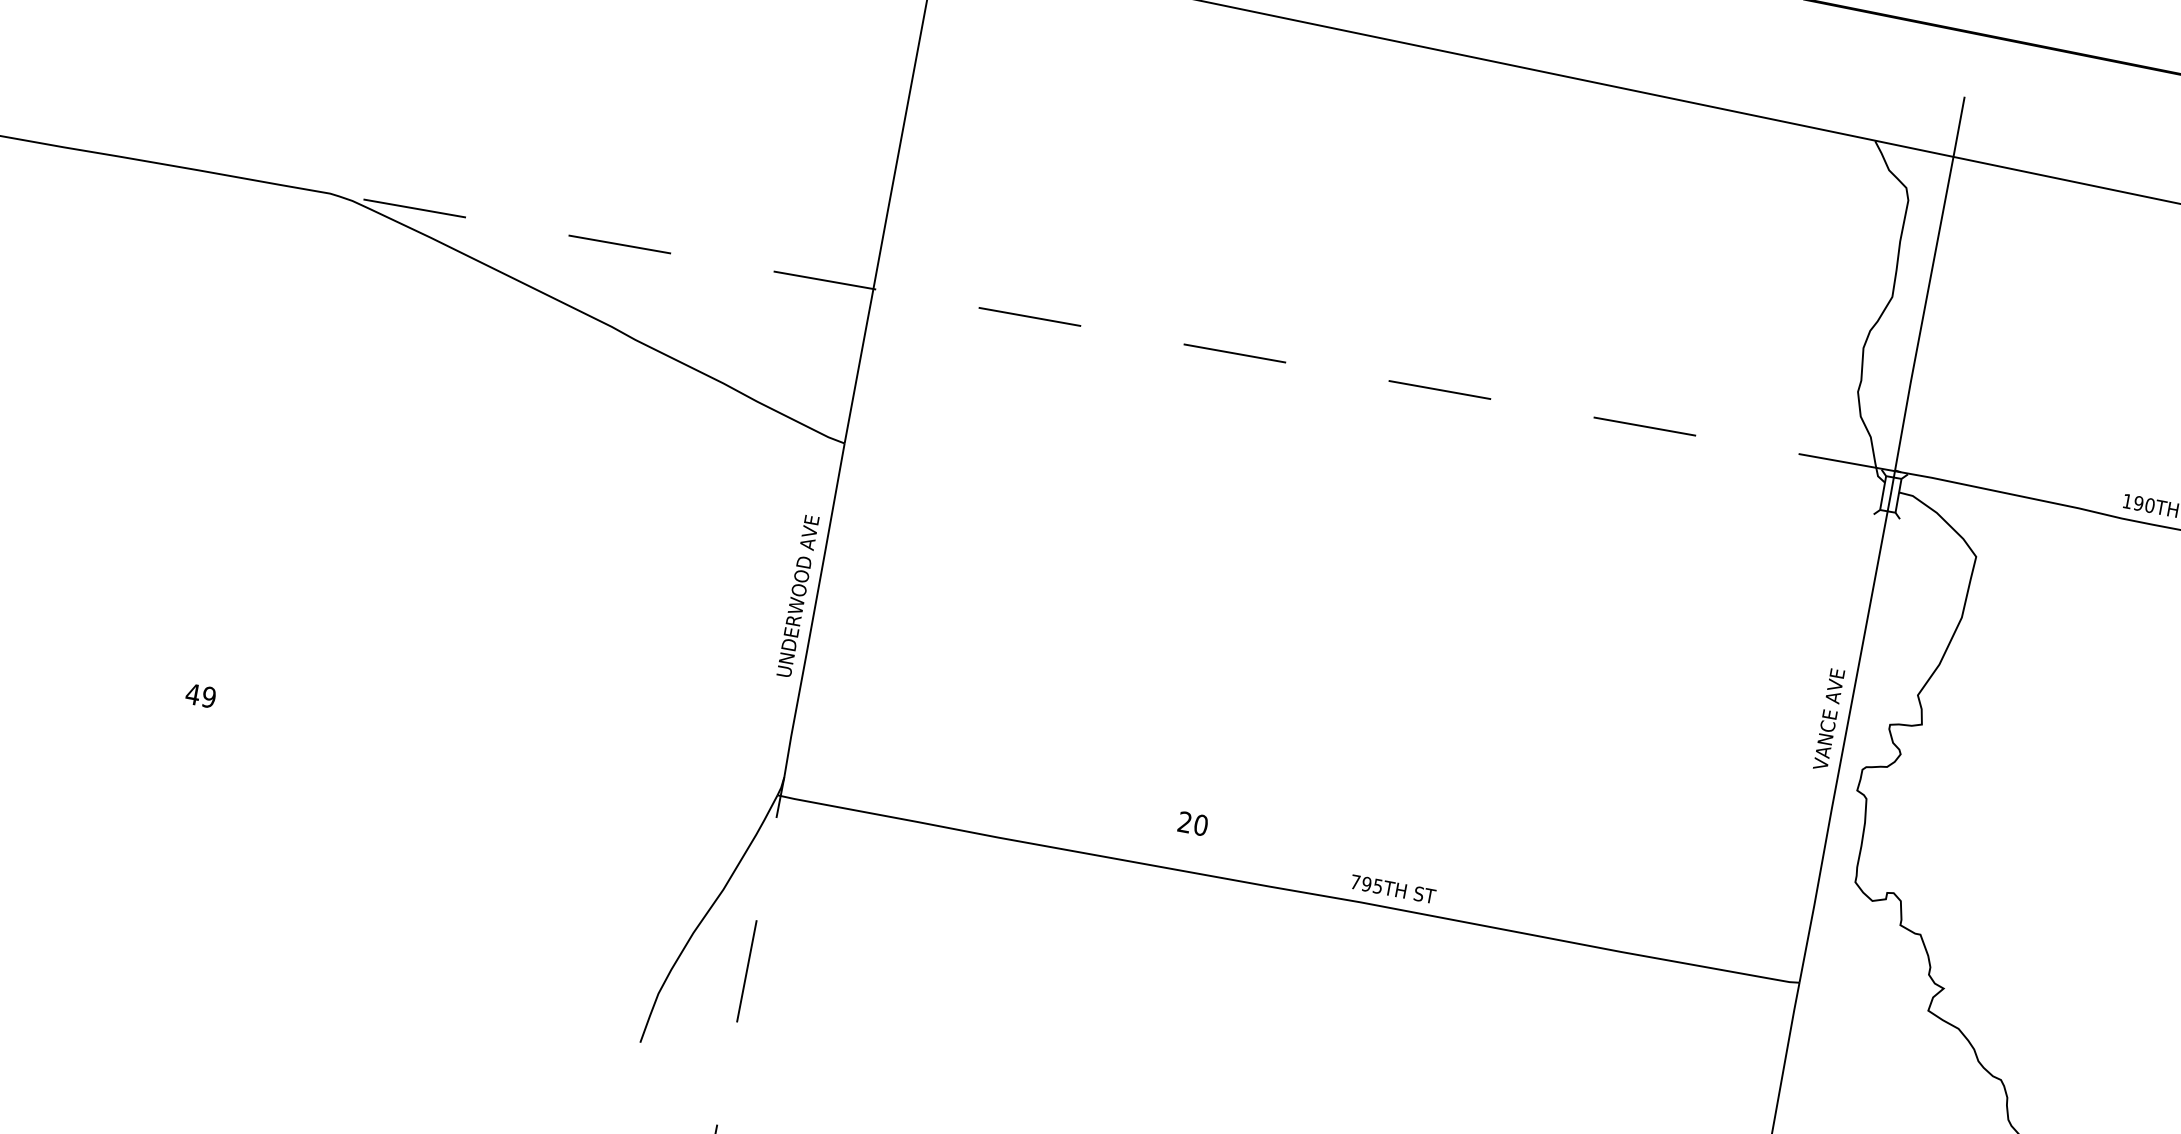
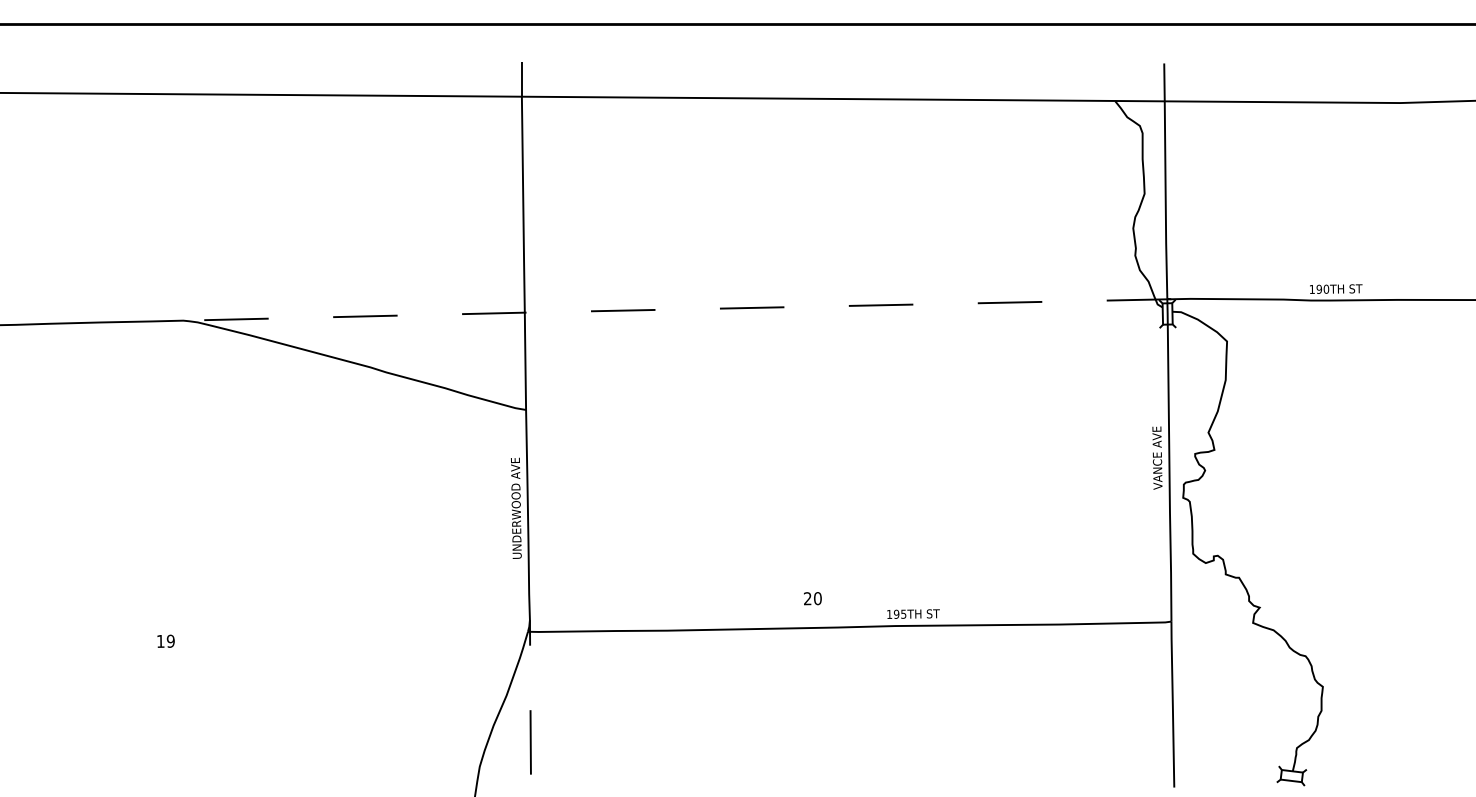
text: (192, 694) -> (160, 641), 49 -> 19
text: (1192, 823) -> (812, 598), moved
text: (1355, 882) -> (889, 614), 795TH -> 195TH

